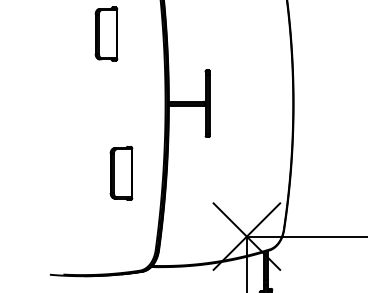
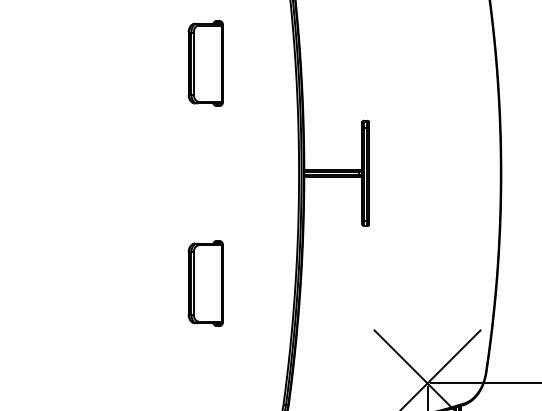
part: (121, 172) -> (205, 282), moved

